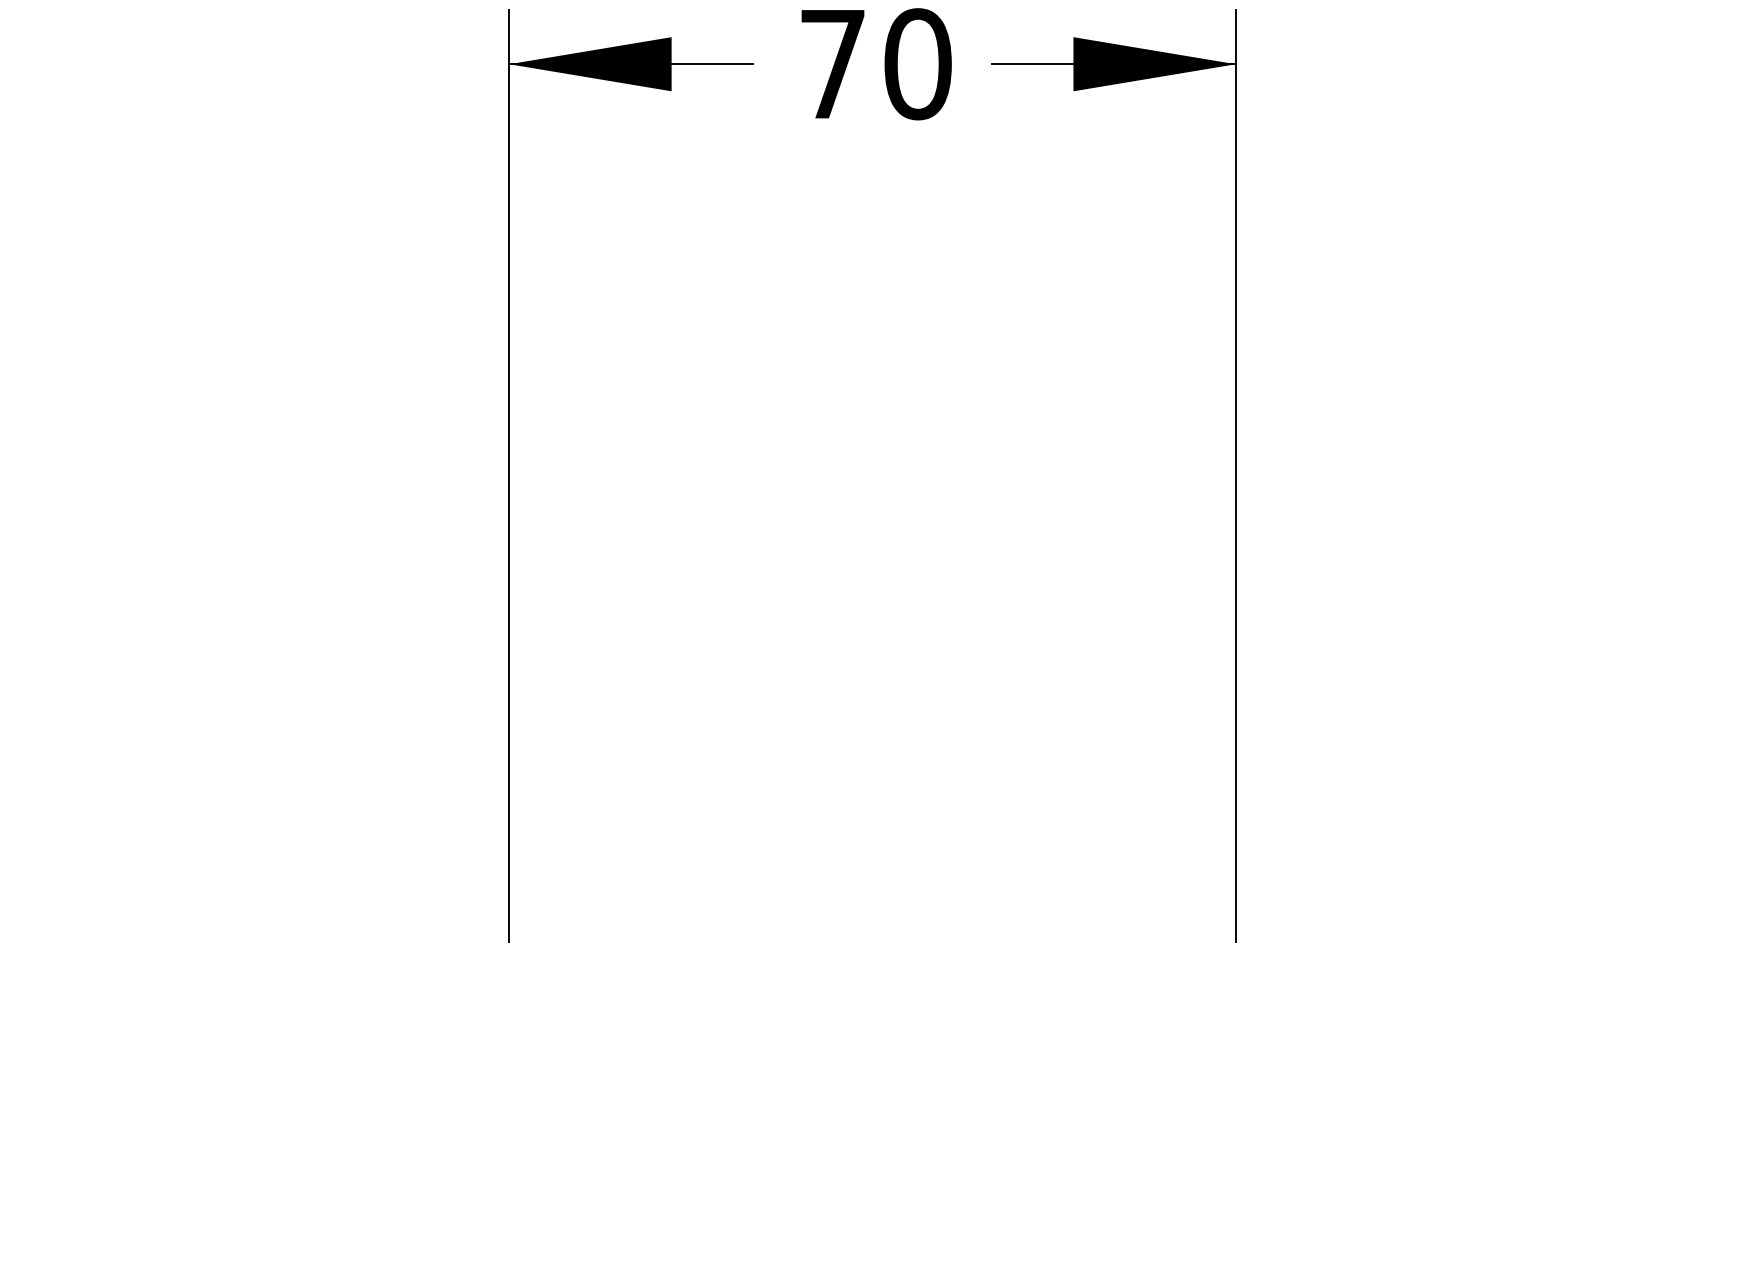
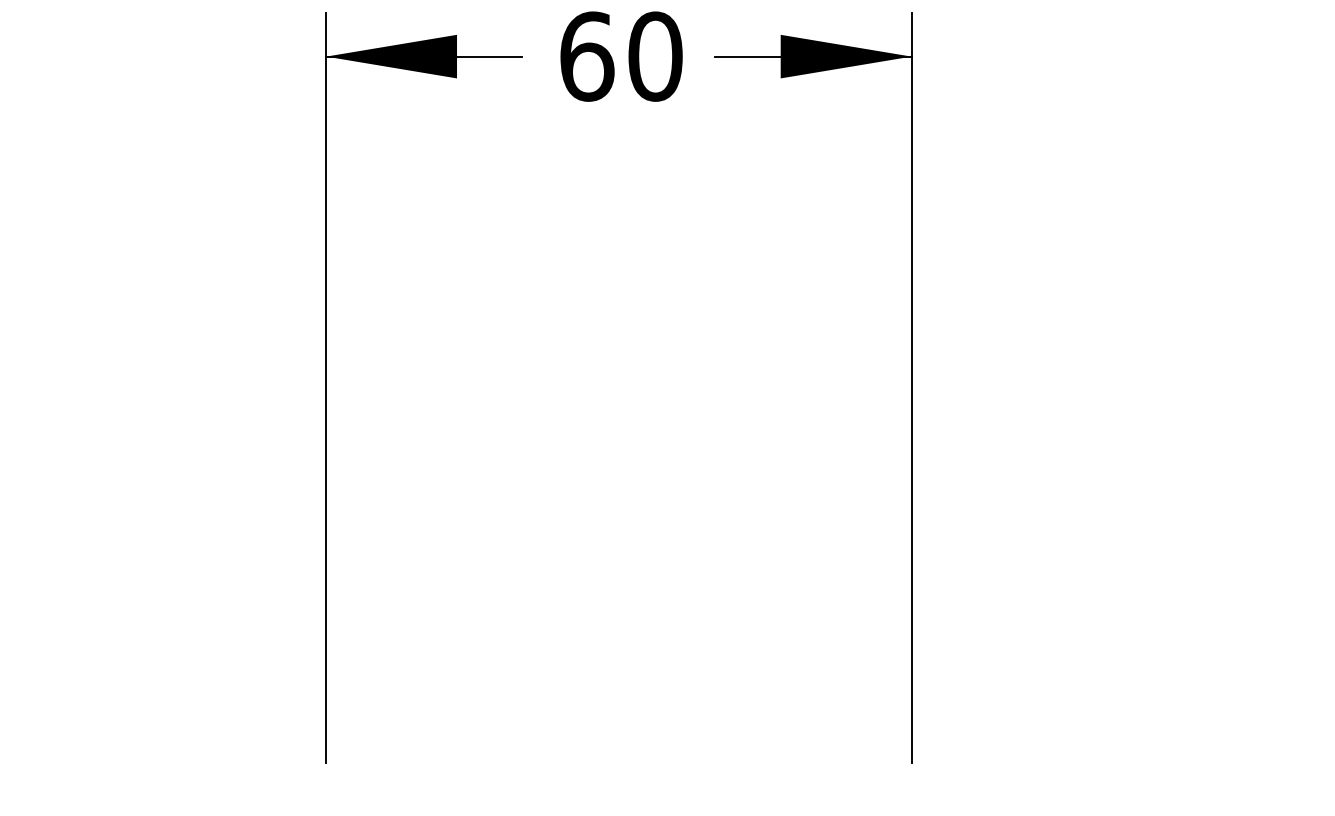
text: (833, 64) -> (587, 56), 70 -> 60

